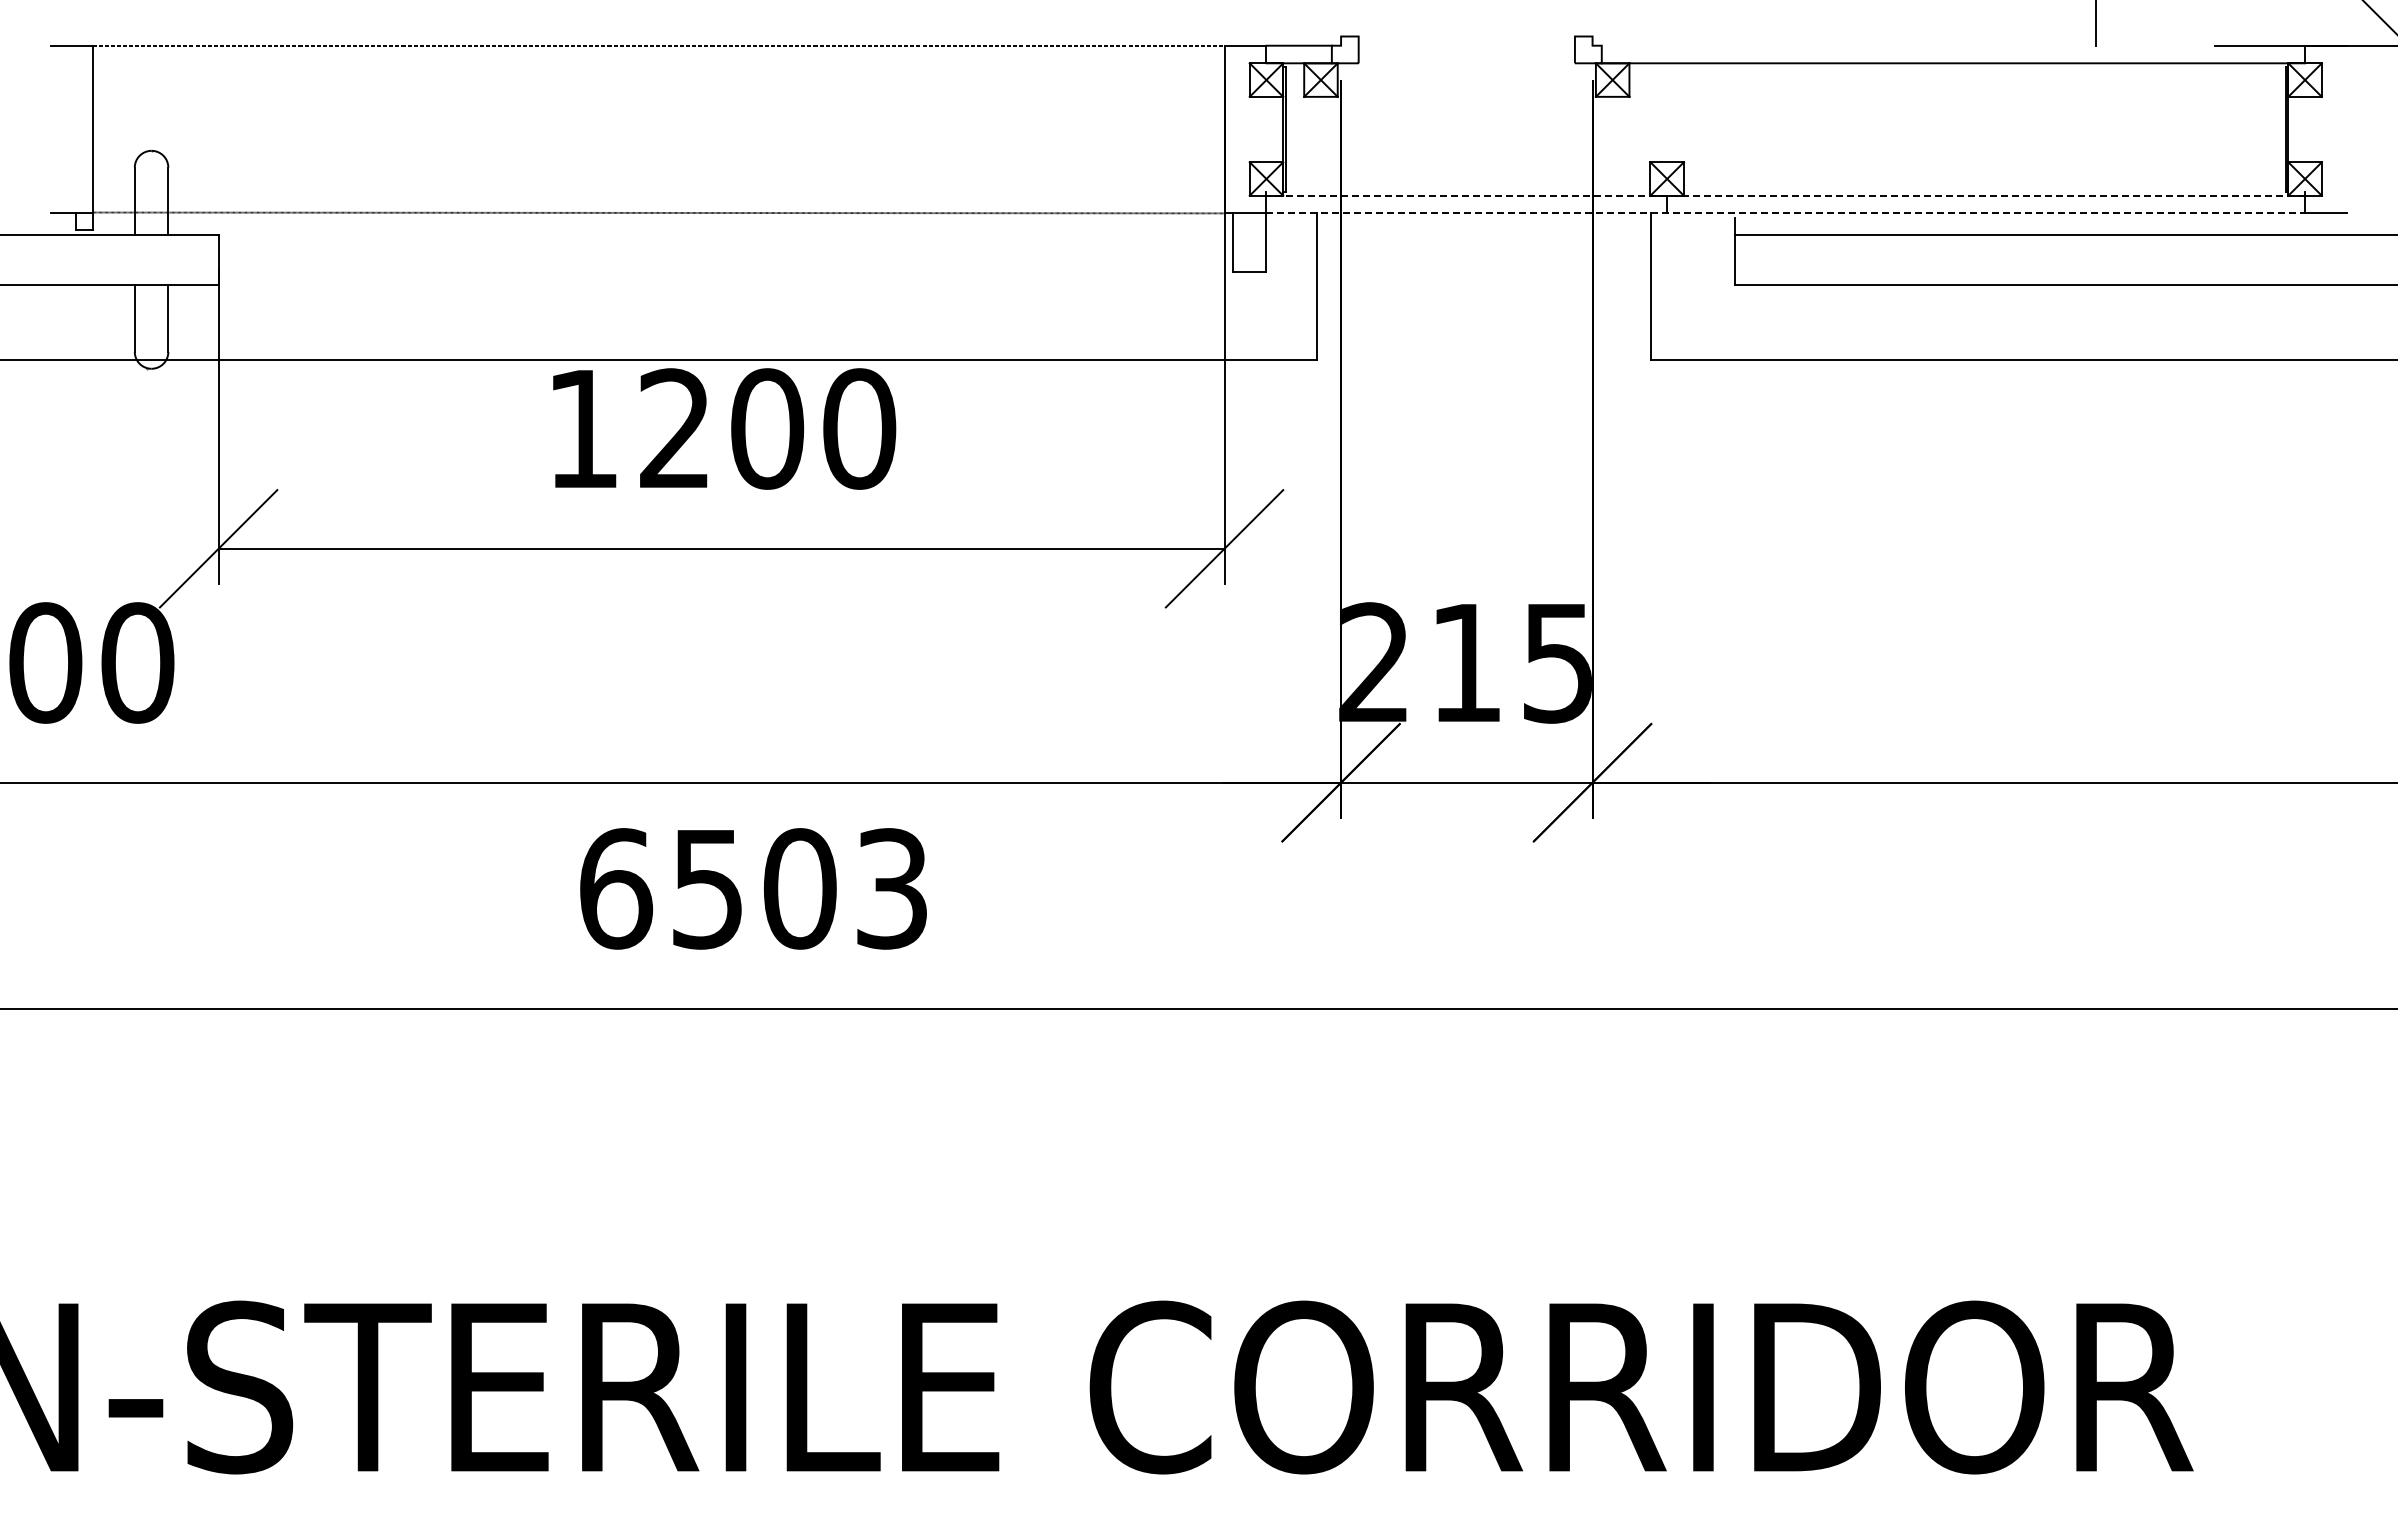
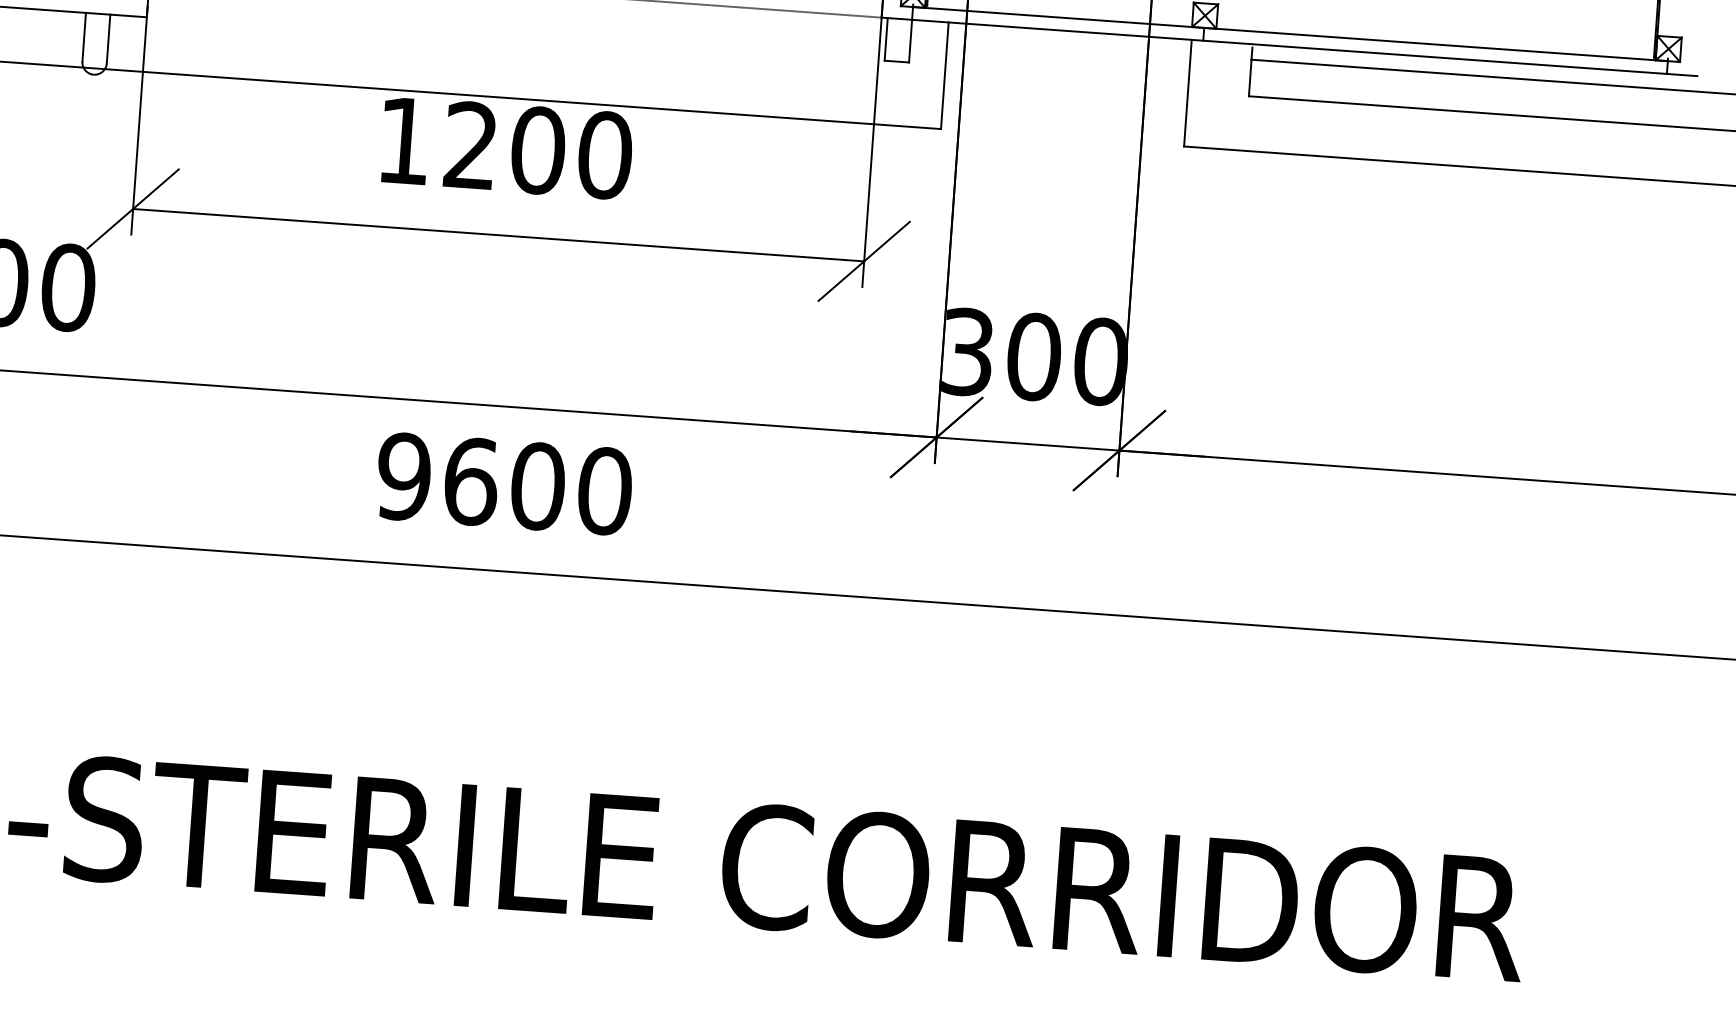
line: (1785, 195) -> (1290, 33), dashed -> solid
line: (1786, 213) -> (1290, 47), dashed -> solid
text: (1467, 662) -> (1034, 356), 215 -> 300
text: (753, 888) -> (504, 483), 6503 -> 9600

